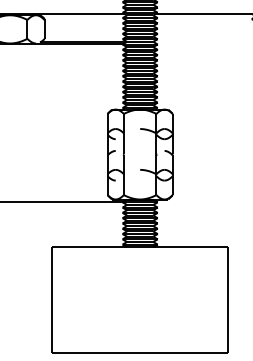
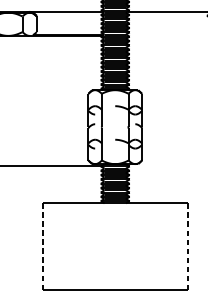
line: (52, 300) -> (43, 247), solid -> dashed
line: (228, 300) -> (187, 247), solid -> dashed

